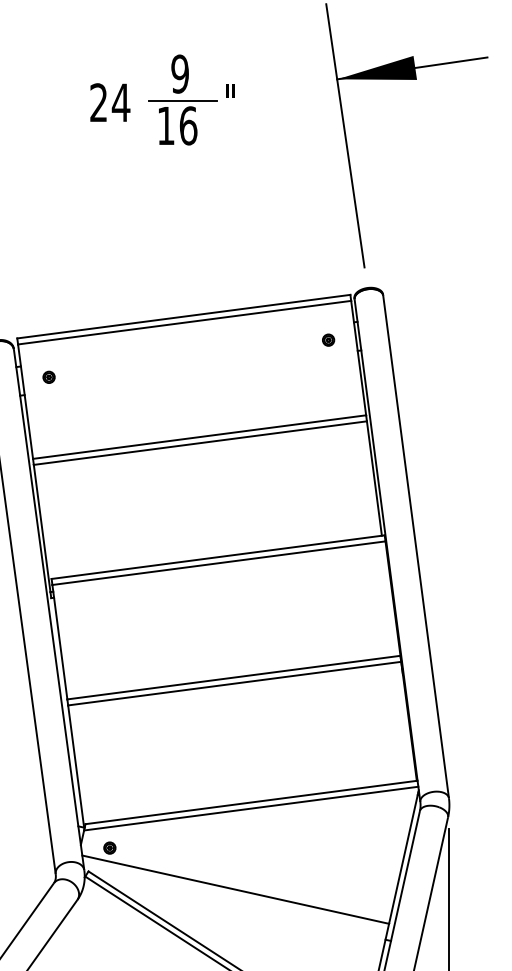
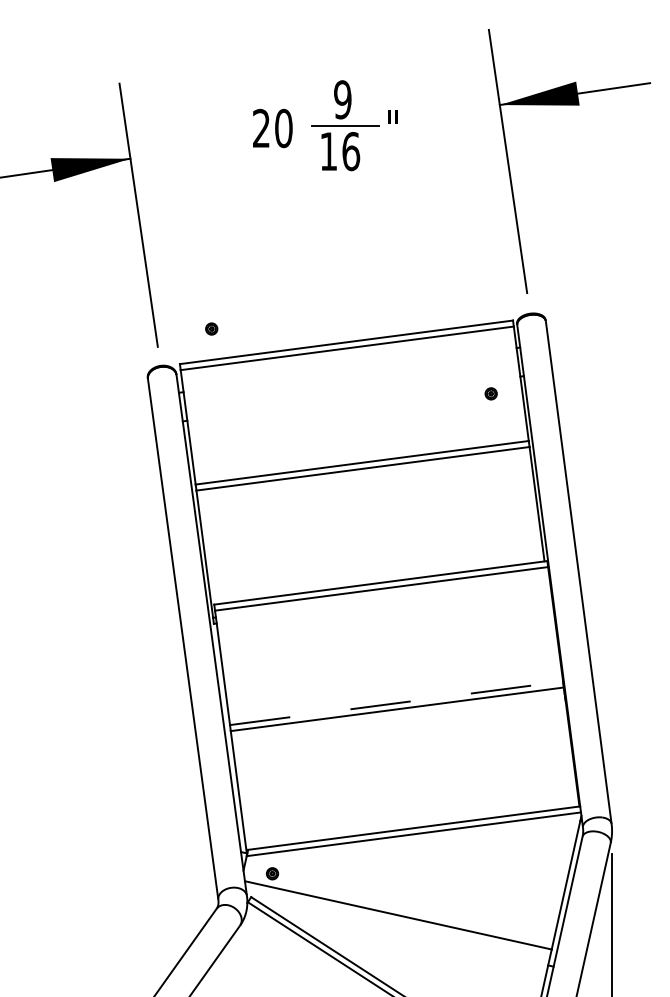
text: (120, 102) -> (283, 128), 24 -> 20
part: (327, 339) -> (490, 393), moved
part: (48, 376) -> (211, 328), moved
line: (233, 677) -> (396, 703), solid -> dashed

